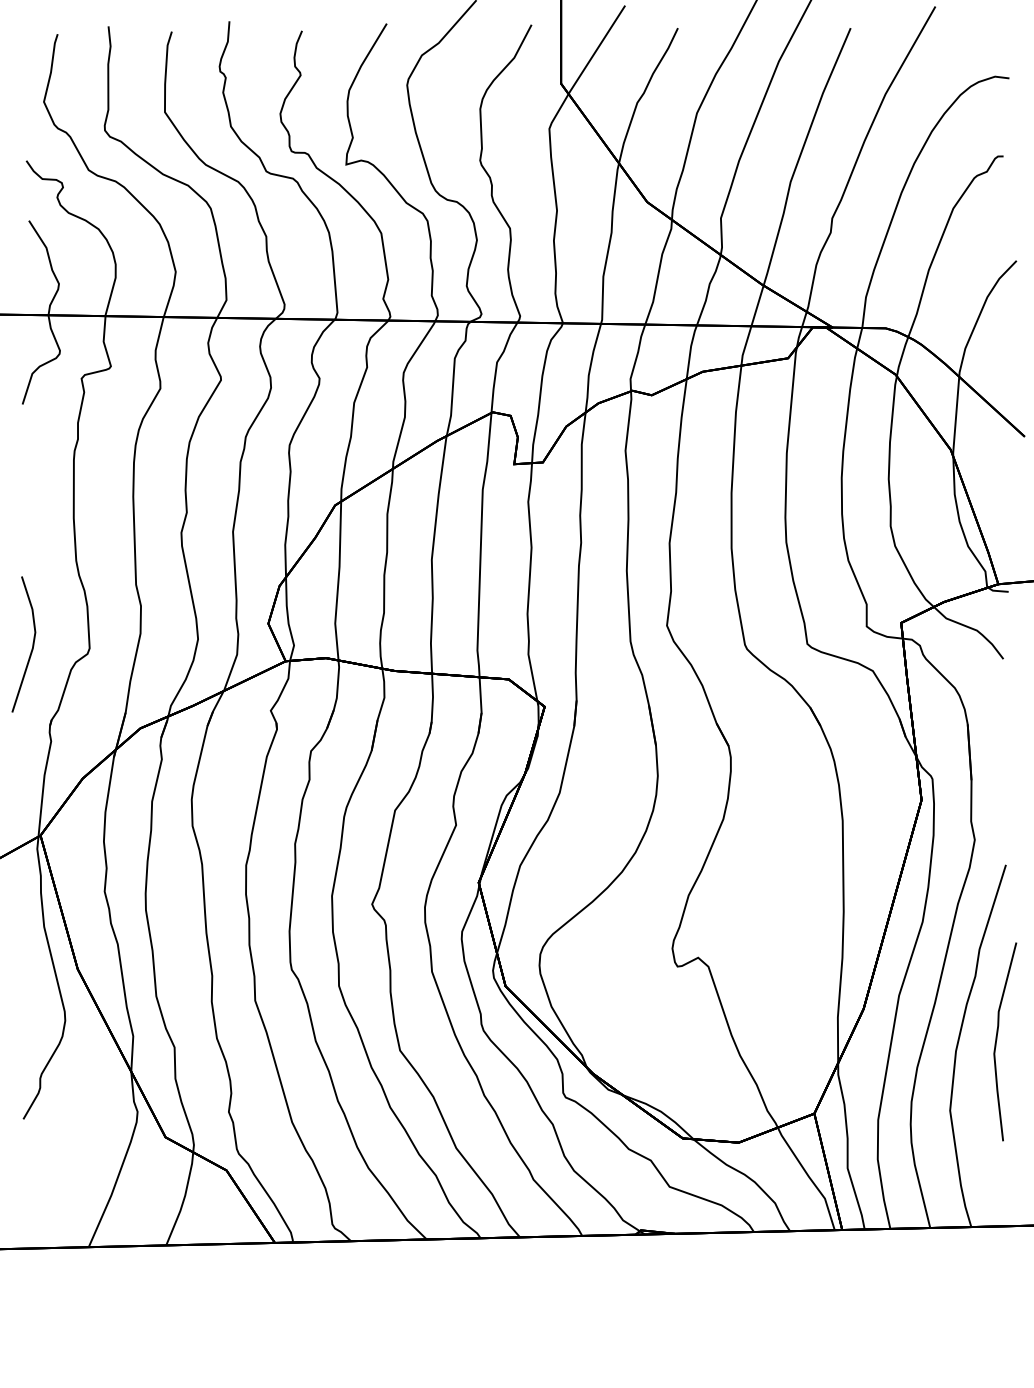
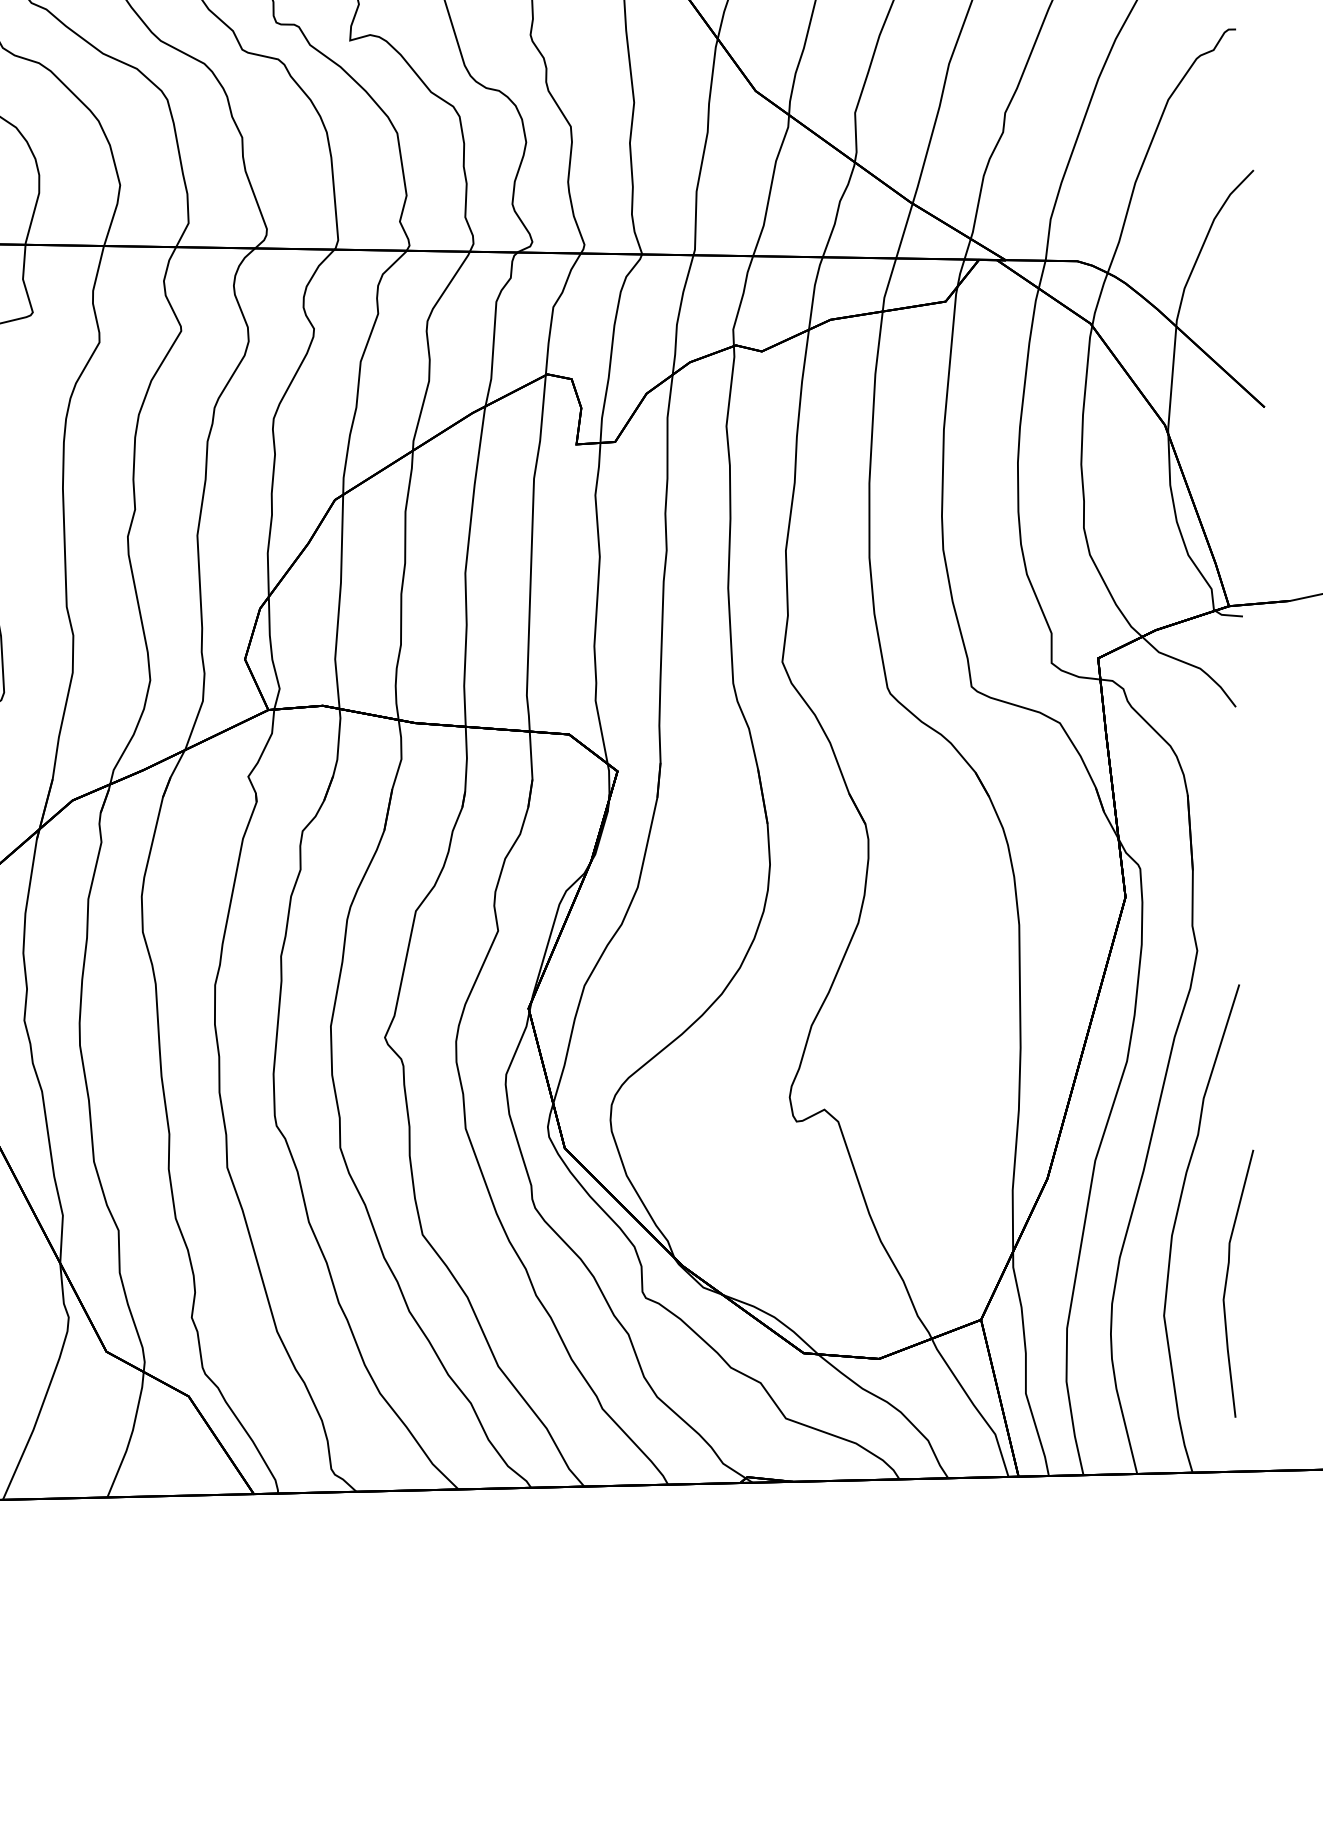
curve: (997, 1040) -> (1227, 1281), moved

